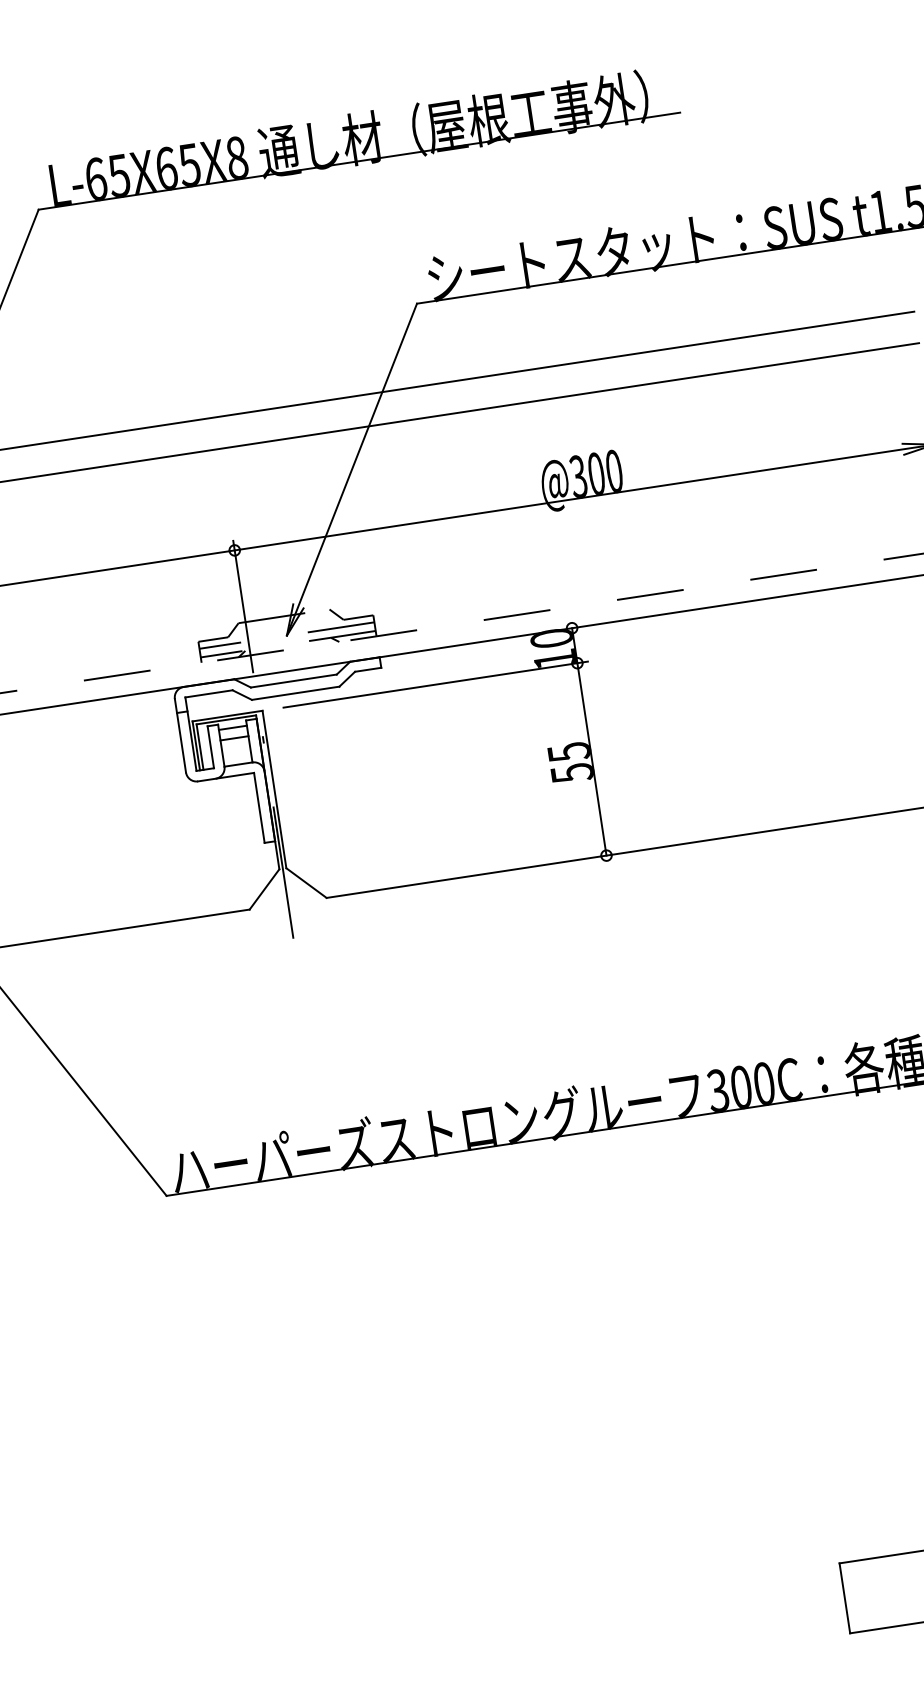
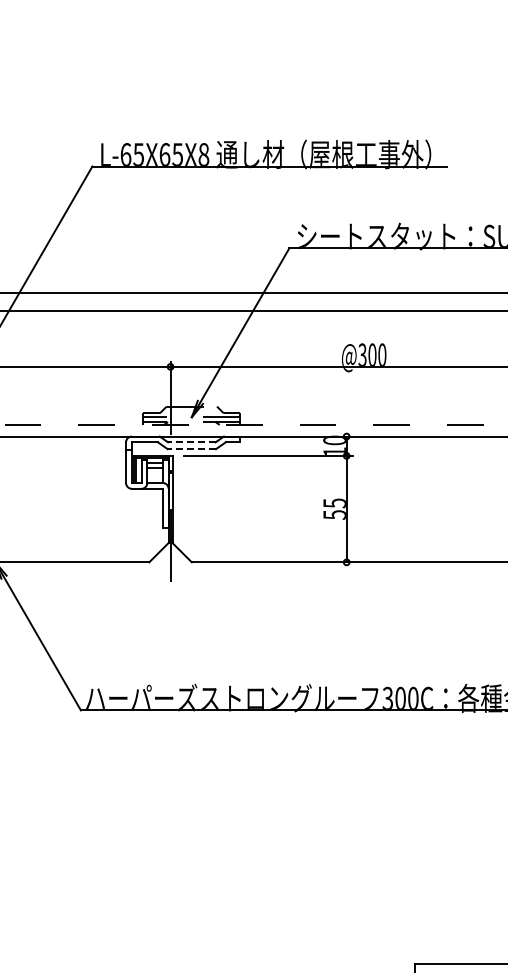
line: (293, 681) -> (191, 442), solid -> dashed
line: (295, 694) -> (191, 449), solid -> dashed

